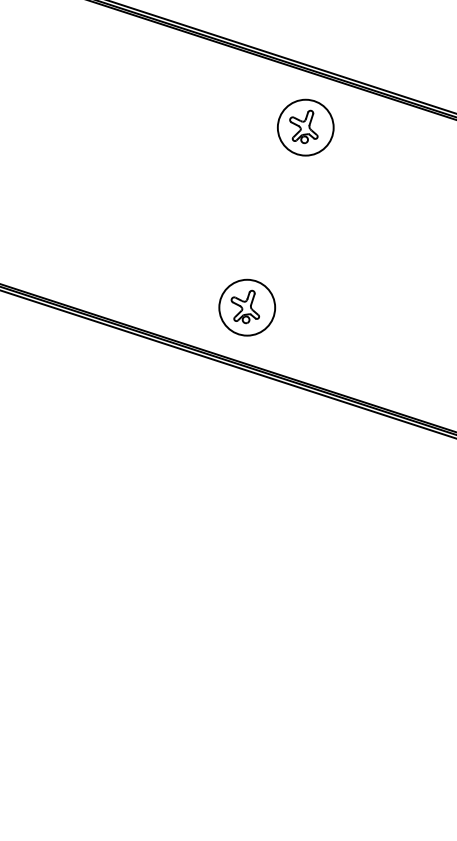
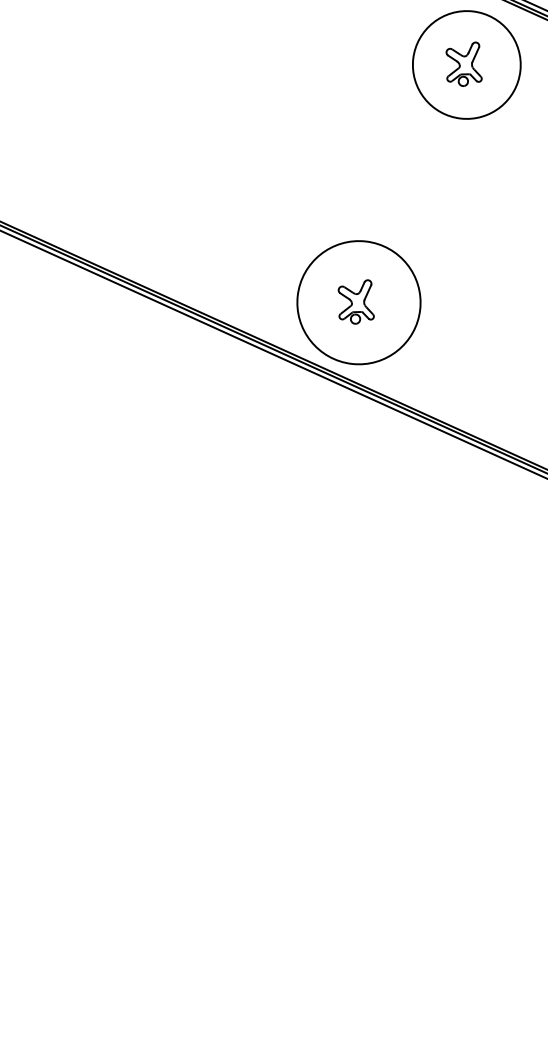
circle: (305, 127) -> (466, 64), size x1.4
circle: (247, 307) -> (359, 302), size x1.6

